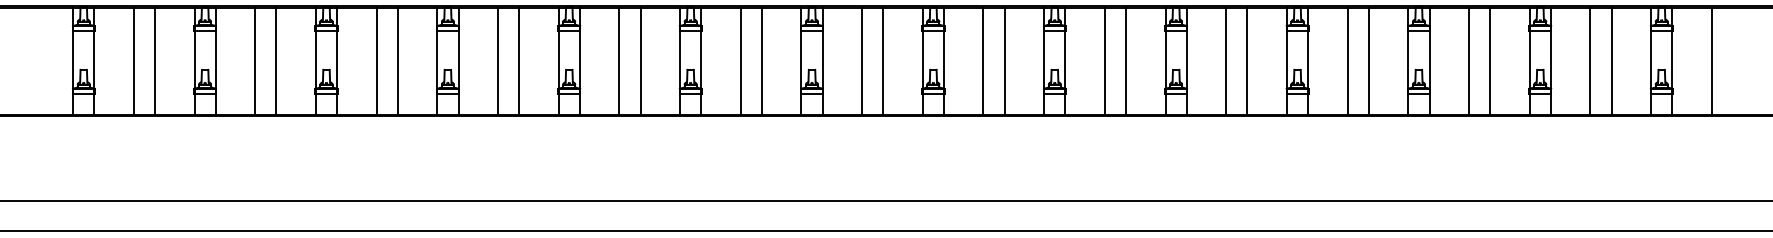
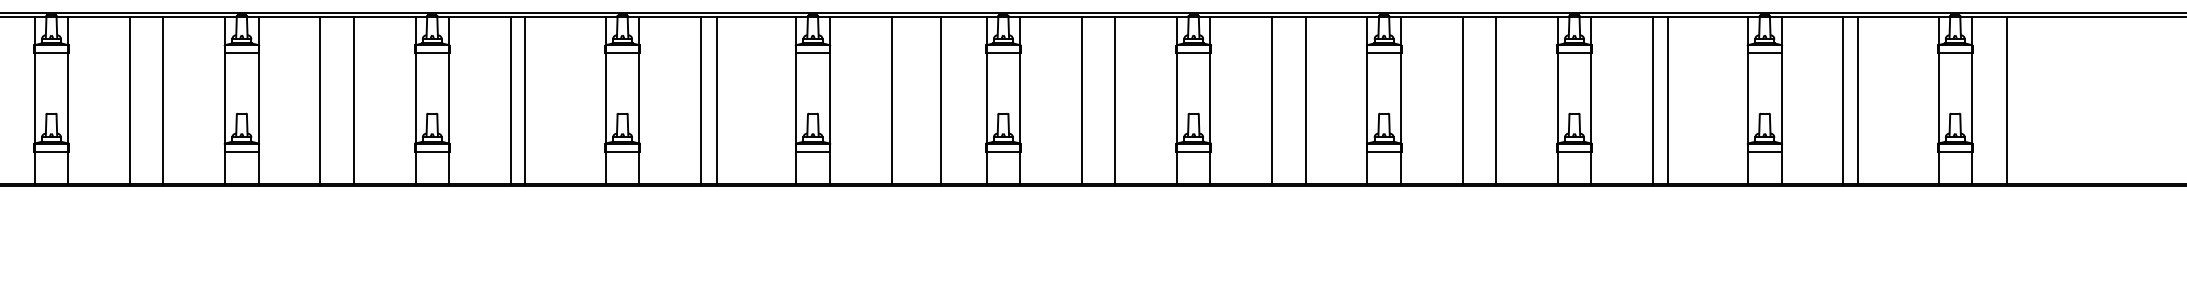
line: (761, 60) -> (524, 99), moved
line: (883, 60) -> (717, 99), moved
line: (1004, 60) -> (940, 99), moved
line: (1490, 60) -> (1667, 99), moved
line: (1611, 60) -> (1857, 99), moved
line: (1711, 60) -> (2006, 99), moved

